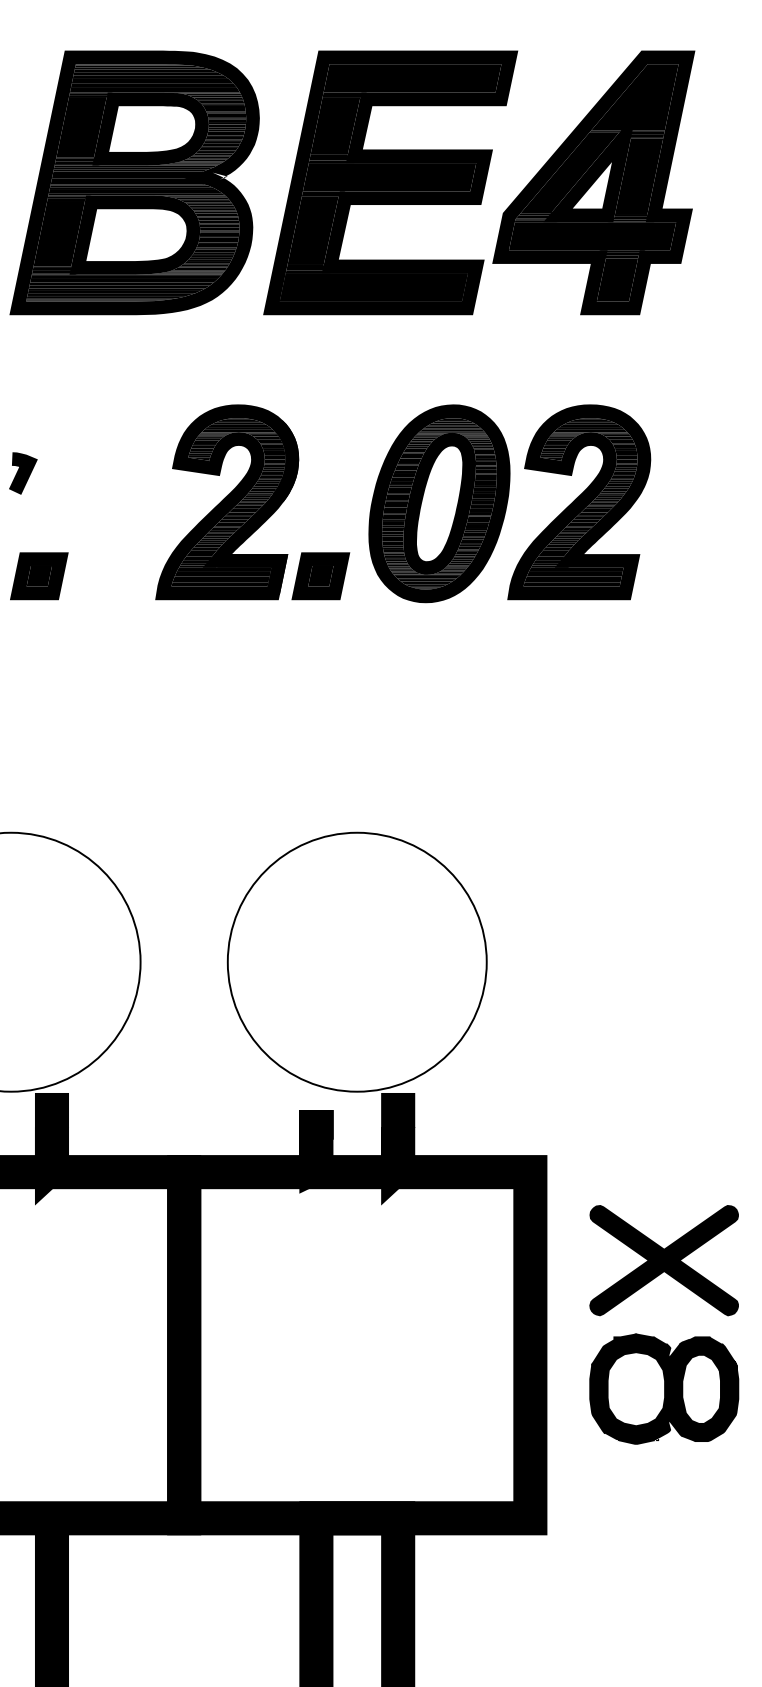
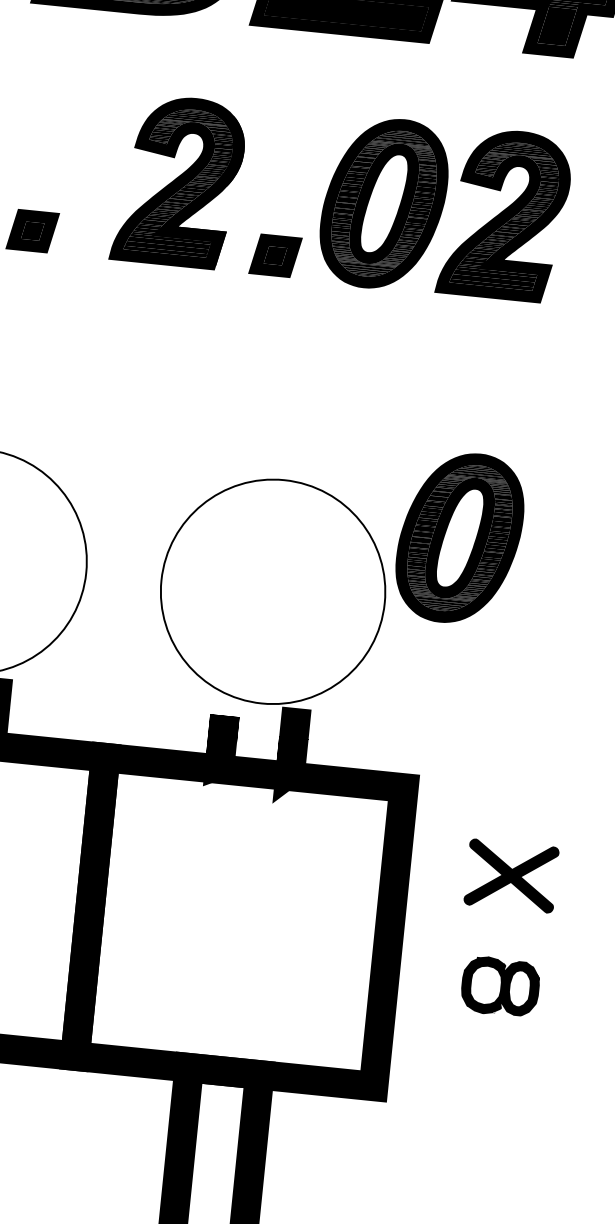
curve: (23, 473) -> (28, 141), removed
part: (227, 502) -> (179, 181), moved
part: (565, 878) -> (459, 537), added
part: (663, 1260) -> (511, 875), size x0.7
part: (664, 1388) -> (500, 986), size x0.6

